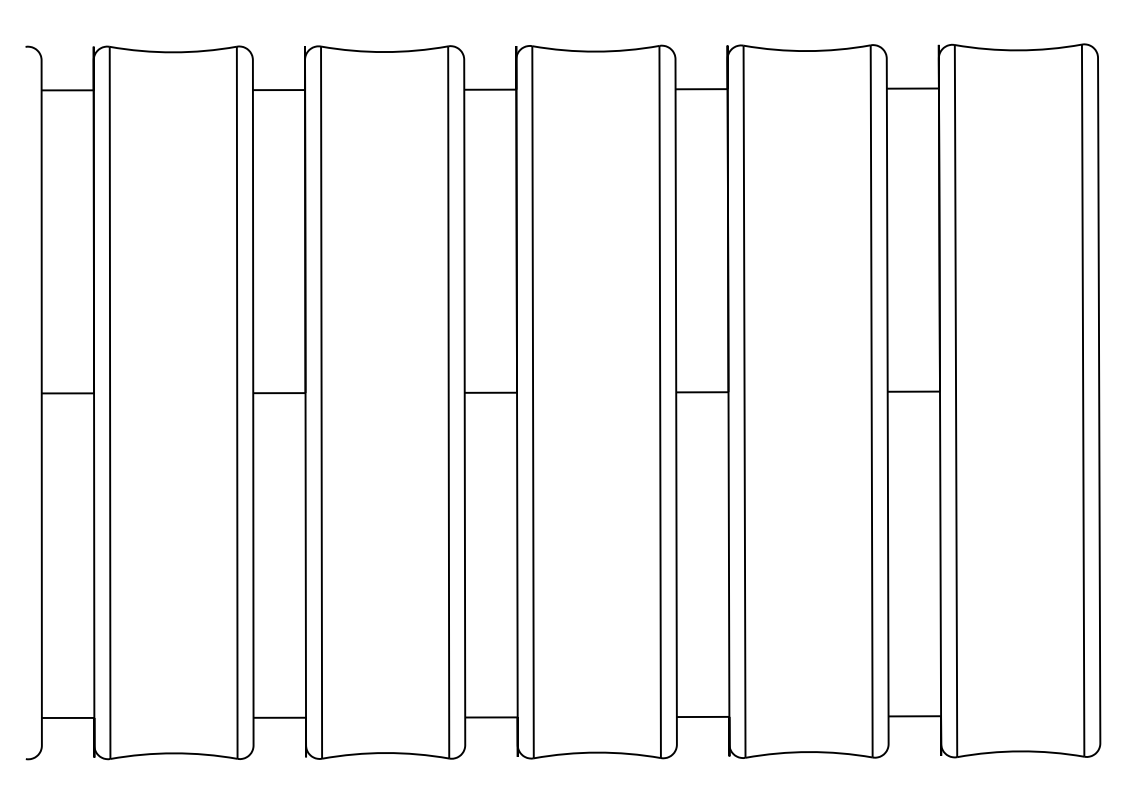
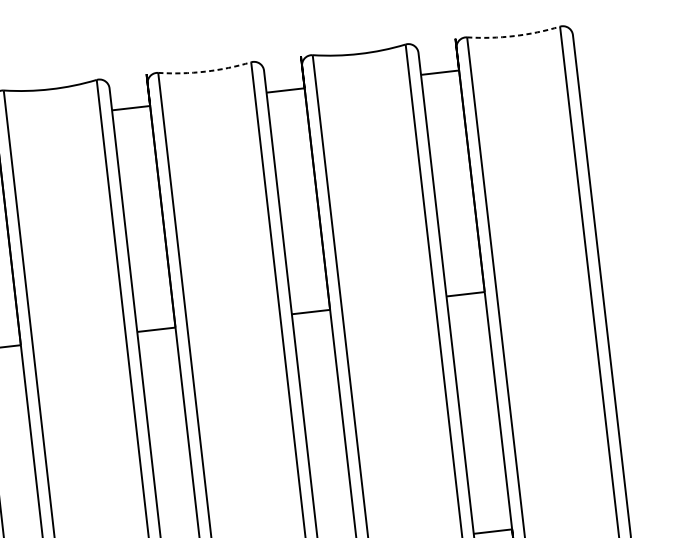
arc: (1018, 50) -> (514, 36), solid -> dashed
arc: (595, 51) -> (204, 71), solid -> dashed

